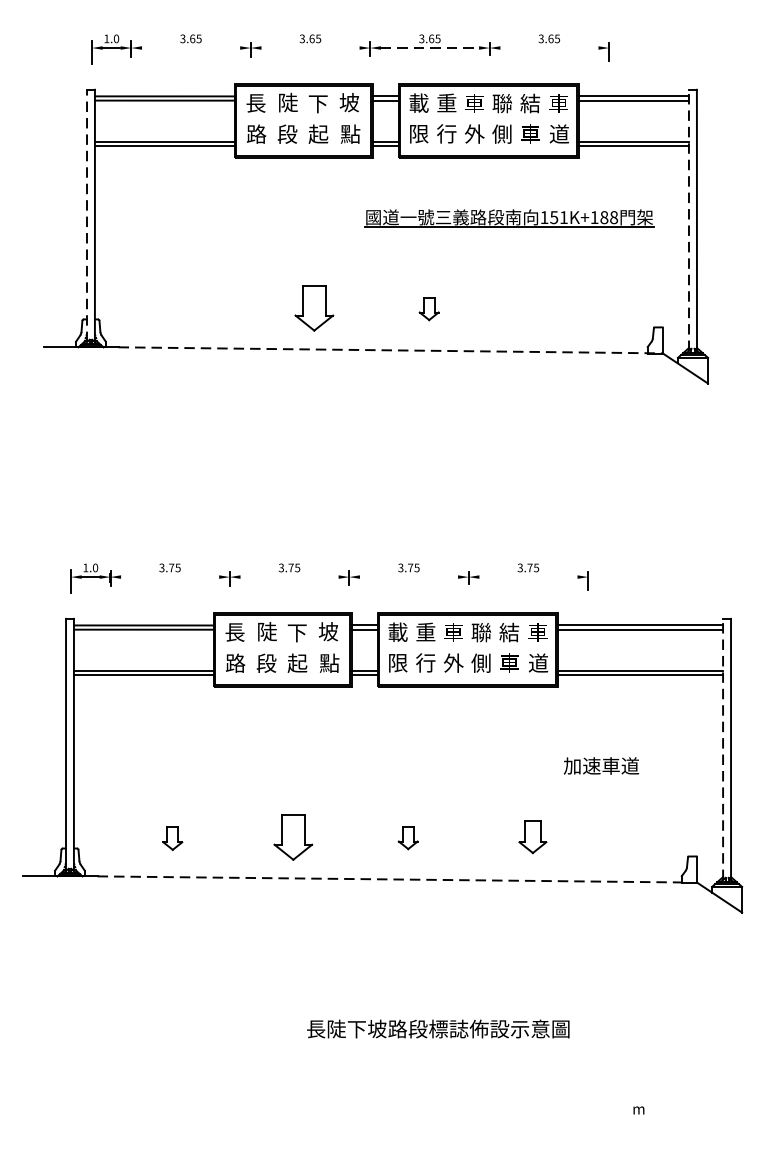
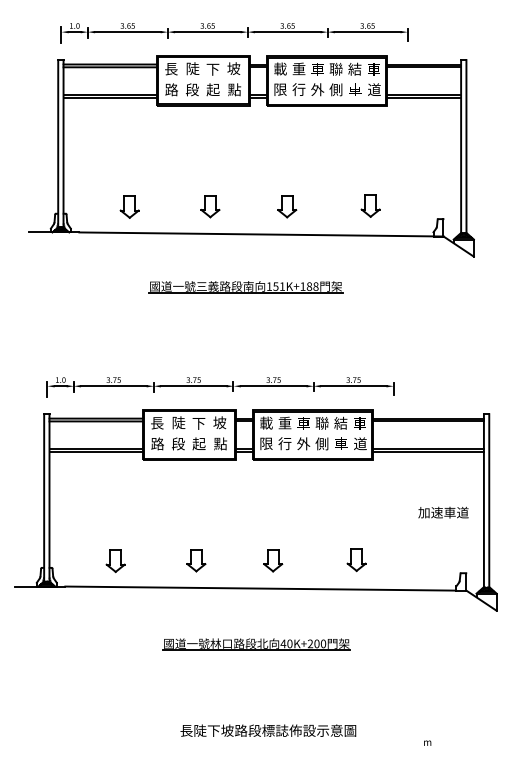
line: (190, 48) -> (127, 32), added
line: (310, 48) -> (207, 32), added
line: (429, 48) -> (287, 32), dashed -> solid
line: (549, 48) -> (367, 32), added
line: (87, 215) -> (58, 144), dashed -> solid
part: (508, 218) -> (245, 287), moved
line: (689, 218) -> (461, 146), dashed -> solid
part: (553, 307) -> (370, 205), added
part: (193, 308) -> (129, 206), added
part: (314, 308) -> (210, 206), size x0.71
part: (429, 308) -> (287, 206), size x1.43
line: (390, 350) -> (261, 234), dashed -> solid
line: (169, 577) -> (113, 386), added
line: (289, 577) -> (193, 386), added
line: (408, 577) -> (273, 386), added
line: (528, 577) -> (353, 386), added
line: (722, 749) -> (483, 501), dashed -> solid
text: (601, 765) -> (443, 512), moved
part: (293, 837) -> (196, 560), size x0.71
part: (408, 837) -> (273, 560), size x1.43
part: (172, 838) -> (115, 561), size x1.43
line: (390, 879) -> (261, 588), dashed -> solid
part: (383, 962) -> (256, 644), added
text: (438, 1028) -> (268, 730), moved

